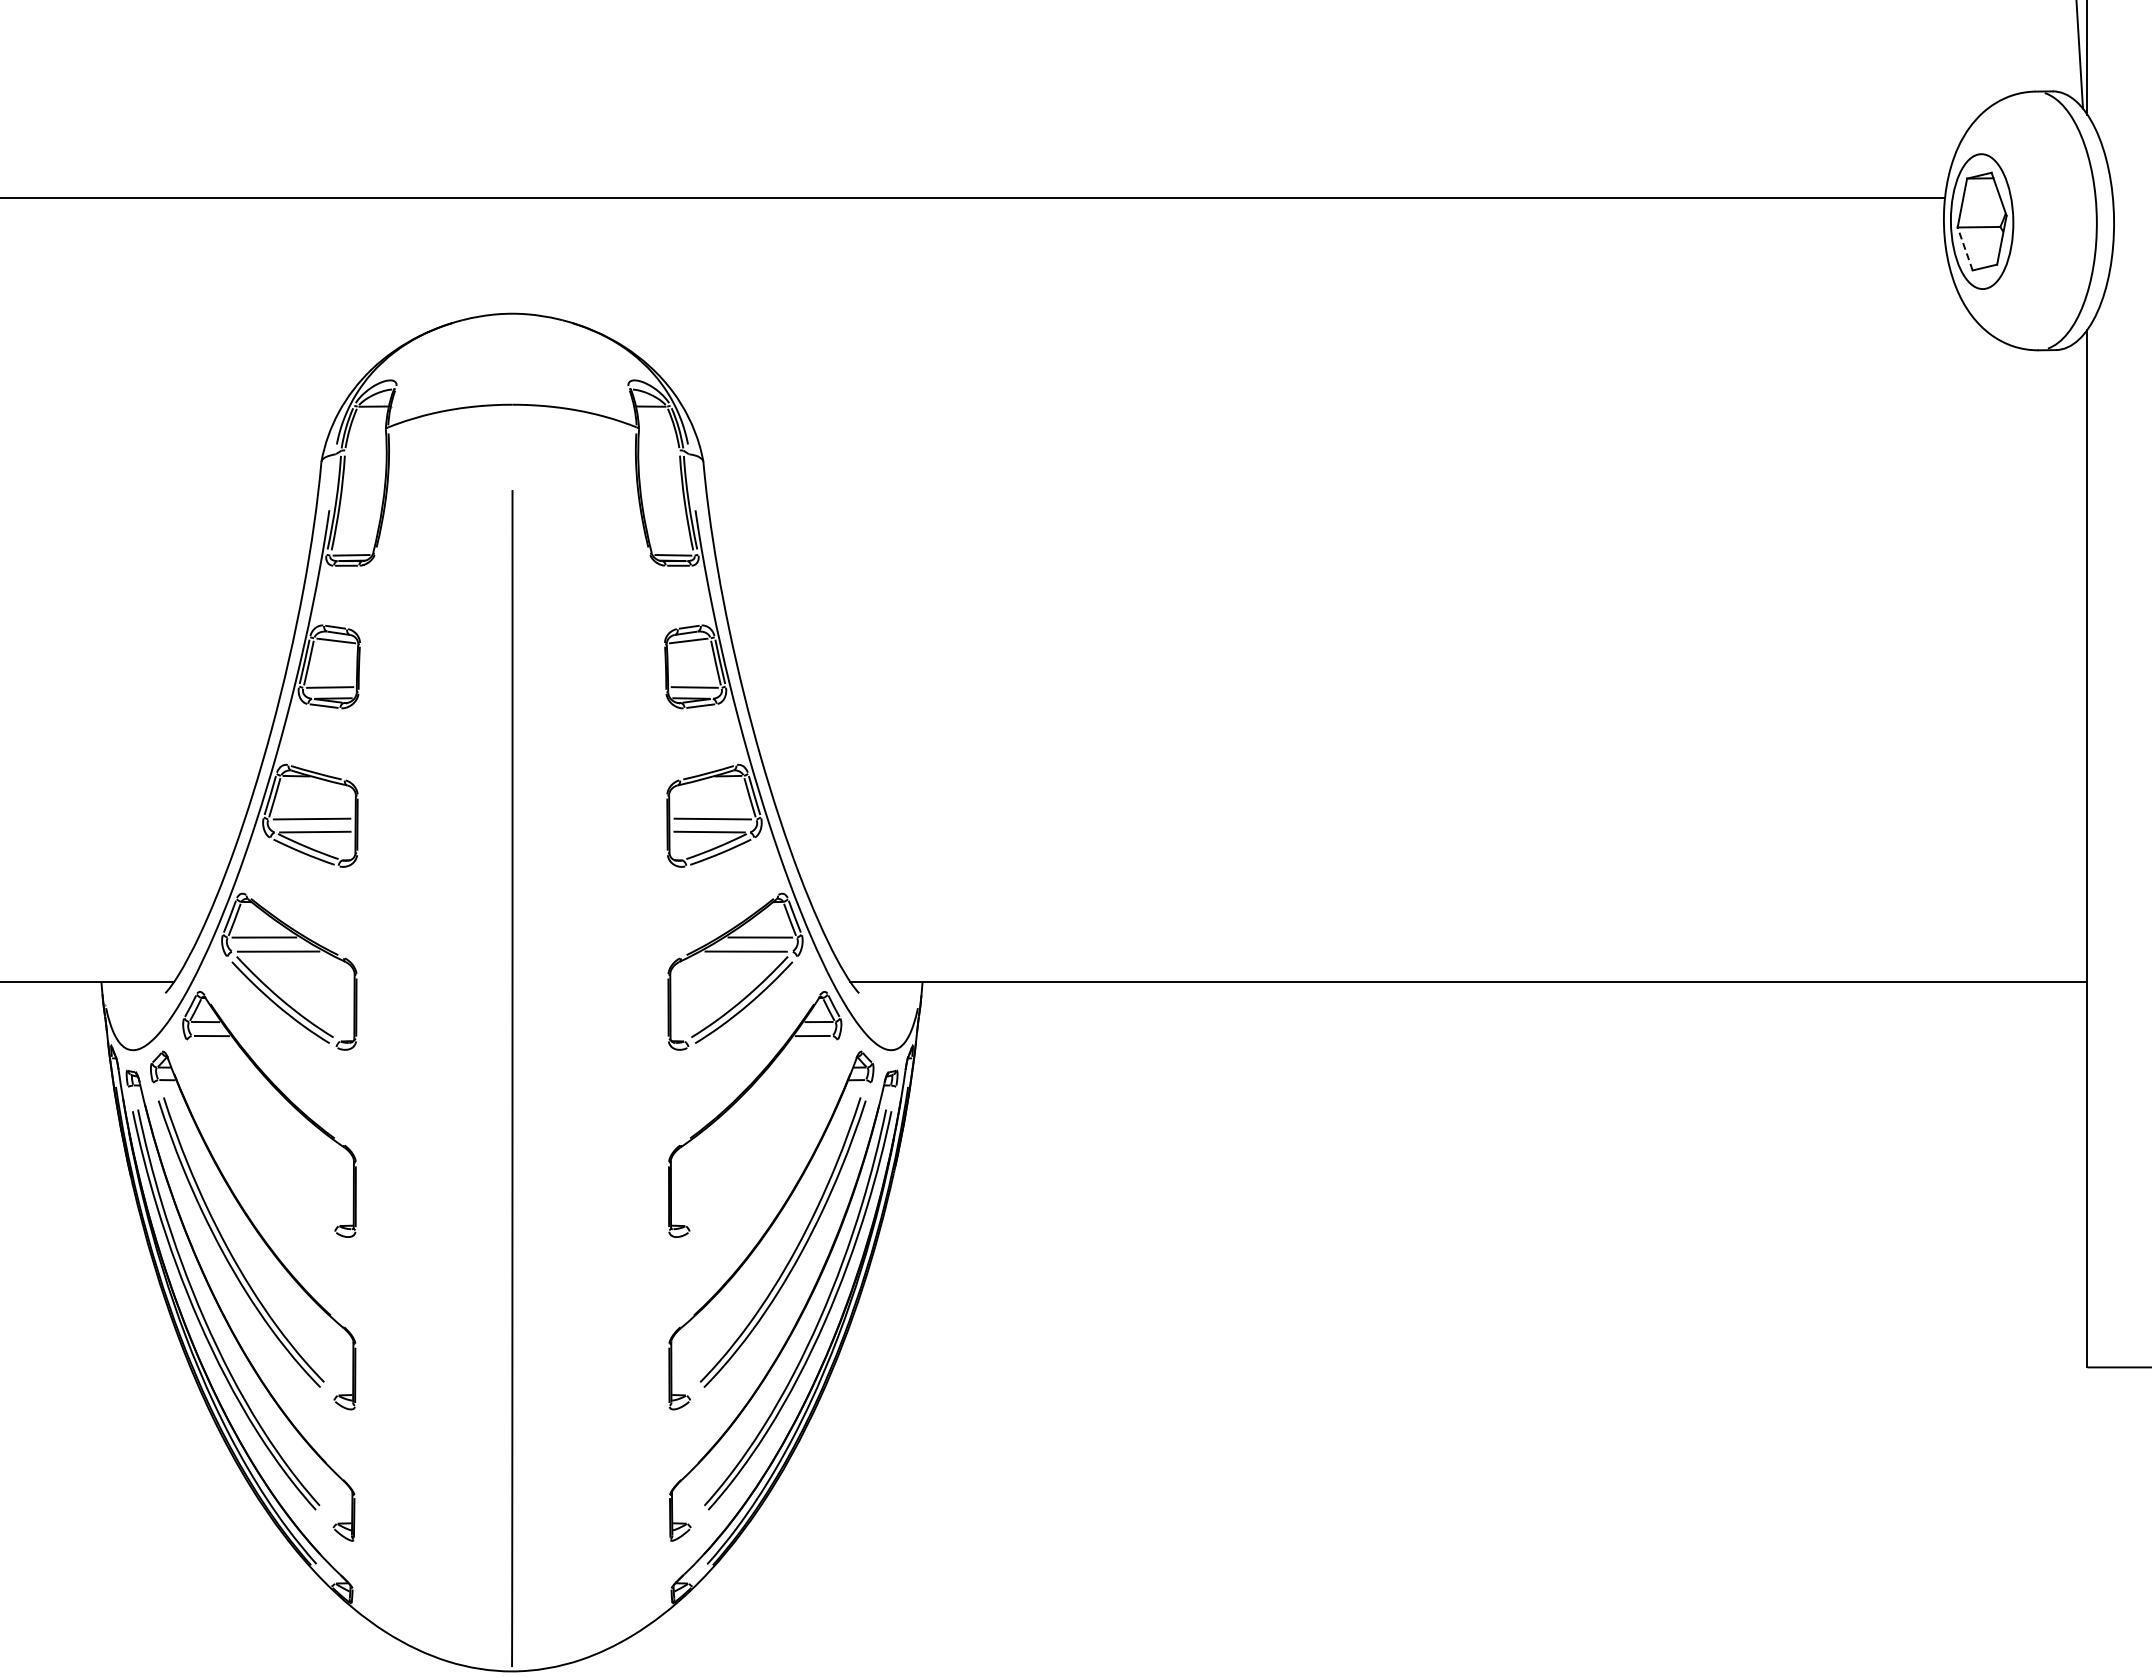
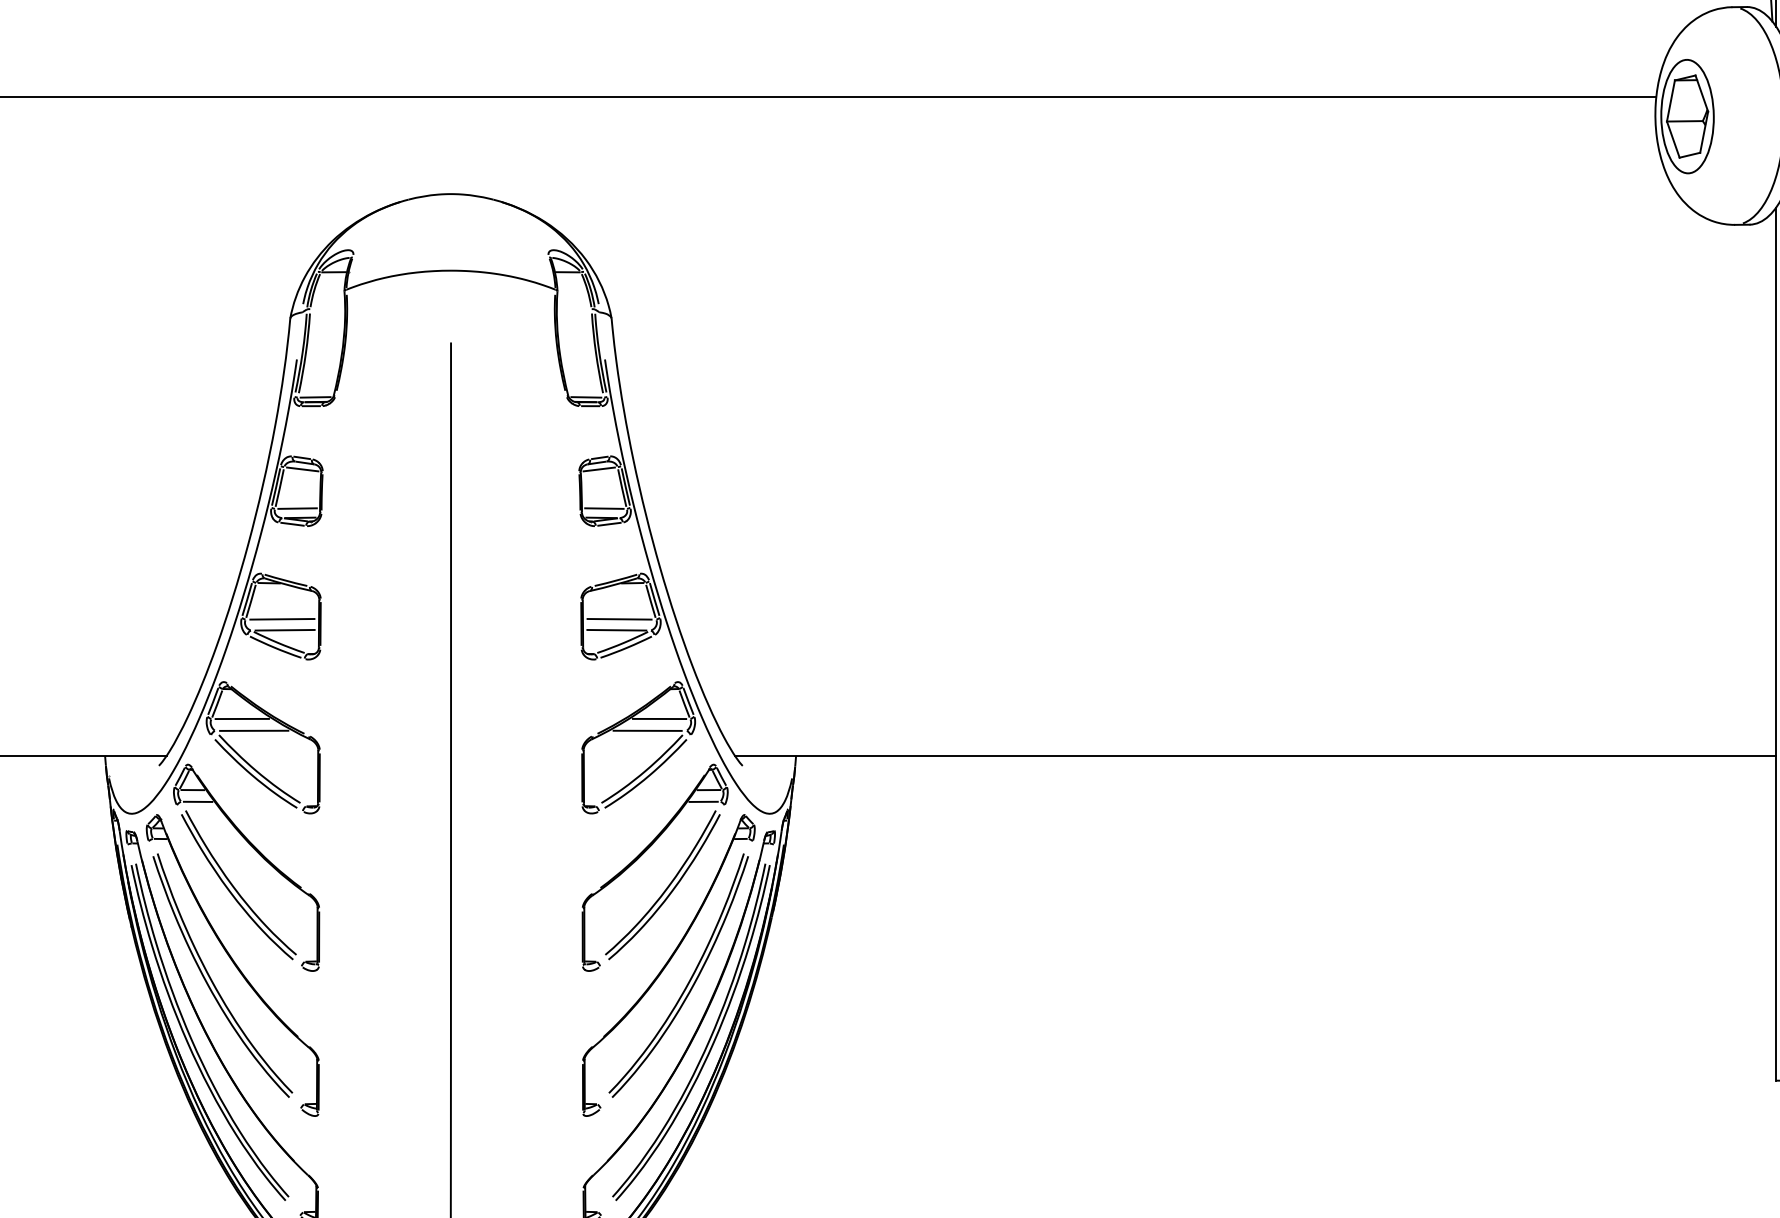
line: (1965, 248) -> (1673, 139), dashed -> solid
part: (260, 1135) -> (238, 885), added
part: (763, 1135) -> (662, 885), added

